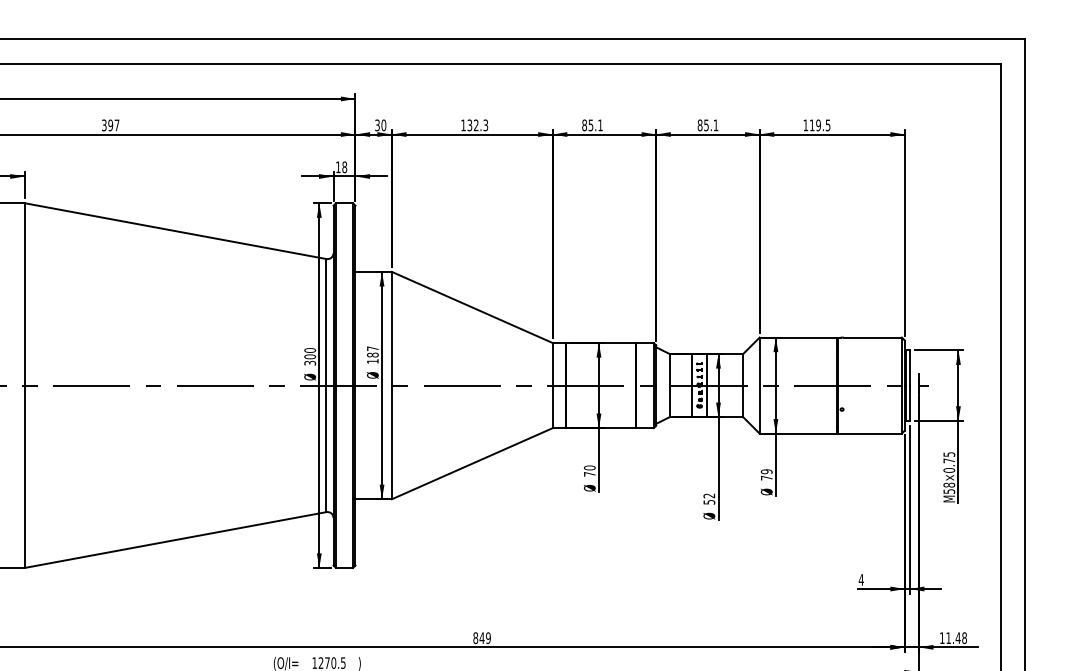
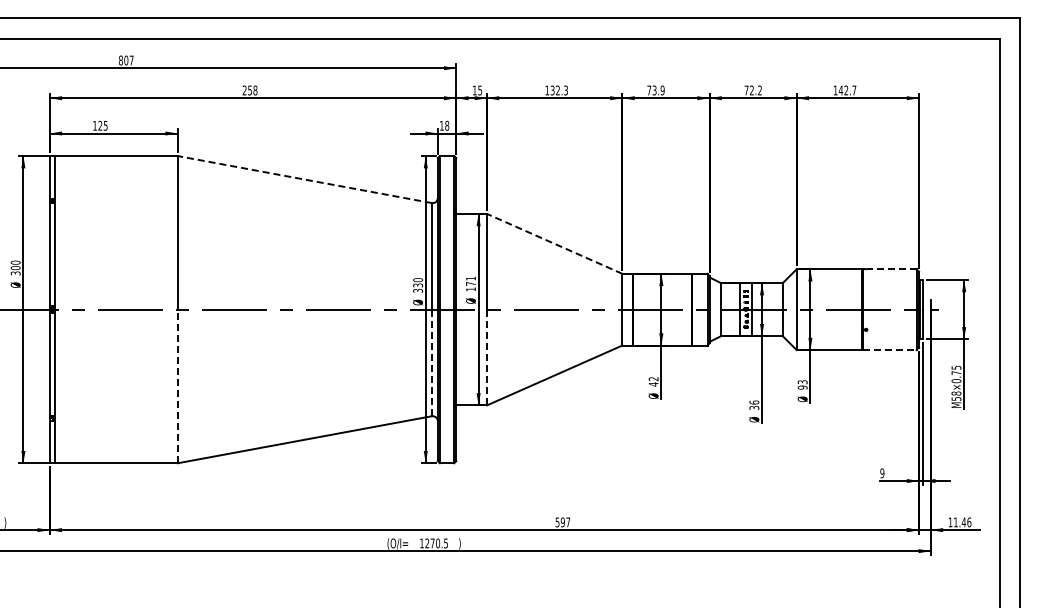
text: (109, 125) -> (249, 90), 397 -> 258
text: (380, 125) -> (477, 90), 30 -> 15
text: (591, 125) -> (655, 90), 85.1 -> 73.9
text: (707, 125) -> (752, 90), 85.1 -> 72.2
text: (819, 125) -> (847, 90), 119.5 -> 142.7
line: (175, 231) -> (304, 179), solid -> dashed
line: (472, 307) -> (554, 243), solid -> dashed
line: (872, 337) -> (891, 269), solid -> dashed
text: (372, 350) -> (470, 280), 187 -> 171
text: (309, 356) -> (417, 285), 300 -> 330
line: (869, 434) -> (889, 350), solid -> dashed
line: (392, 442) -> (487, 357), solid -> dashed
line: (326, 448) -> (431, 362), solid -> dashed
text: (589, 470) -> (653, 381), 70 -> 42
text: (766, 474) -> (802, 384), 79 -> 93
line: (24, 476) -> (177, 386), solid -> dashed
text: (709, 498) -> (754, 404), 52 -> 36
text: (861, 580) -> (882, 473), 4 -> 9
text: (481, 638) -> (562, 522), 849 -> 597
text: (964, 638) -> (969, 522), 11.48 -> 11.46

